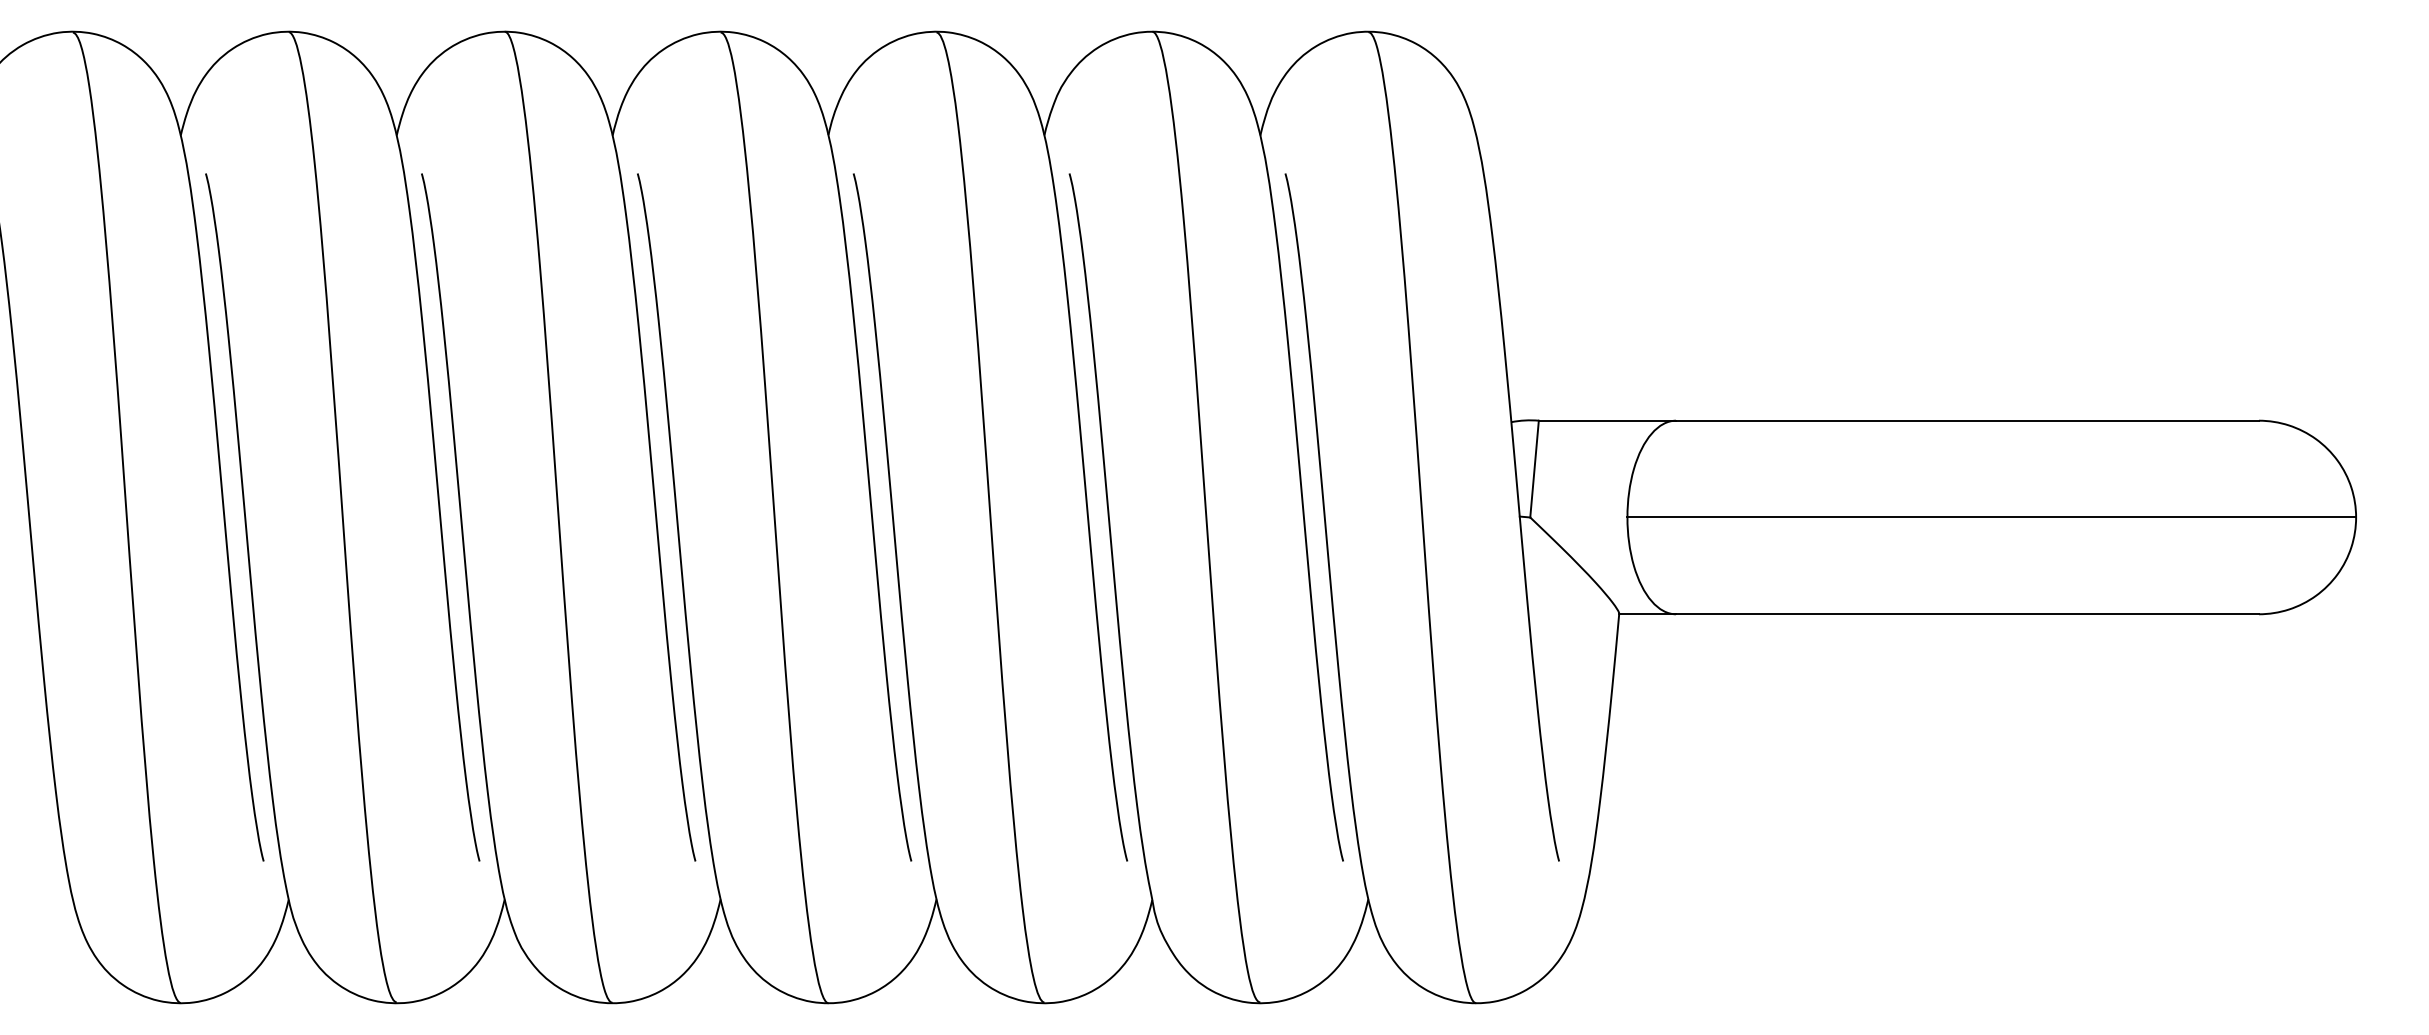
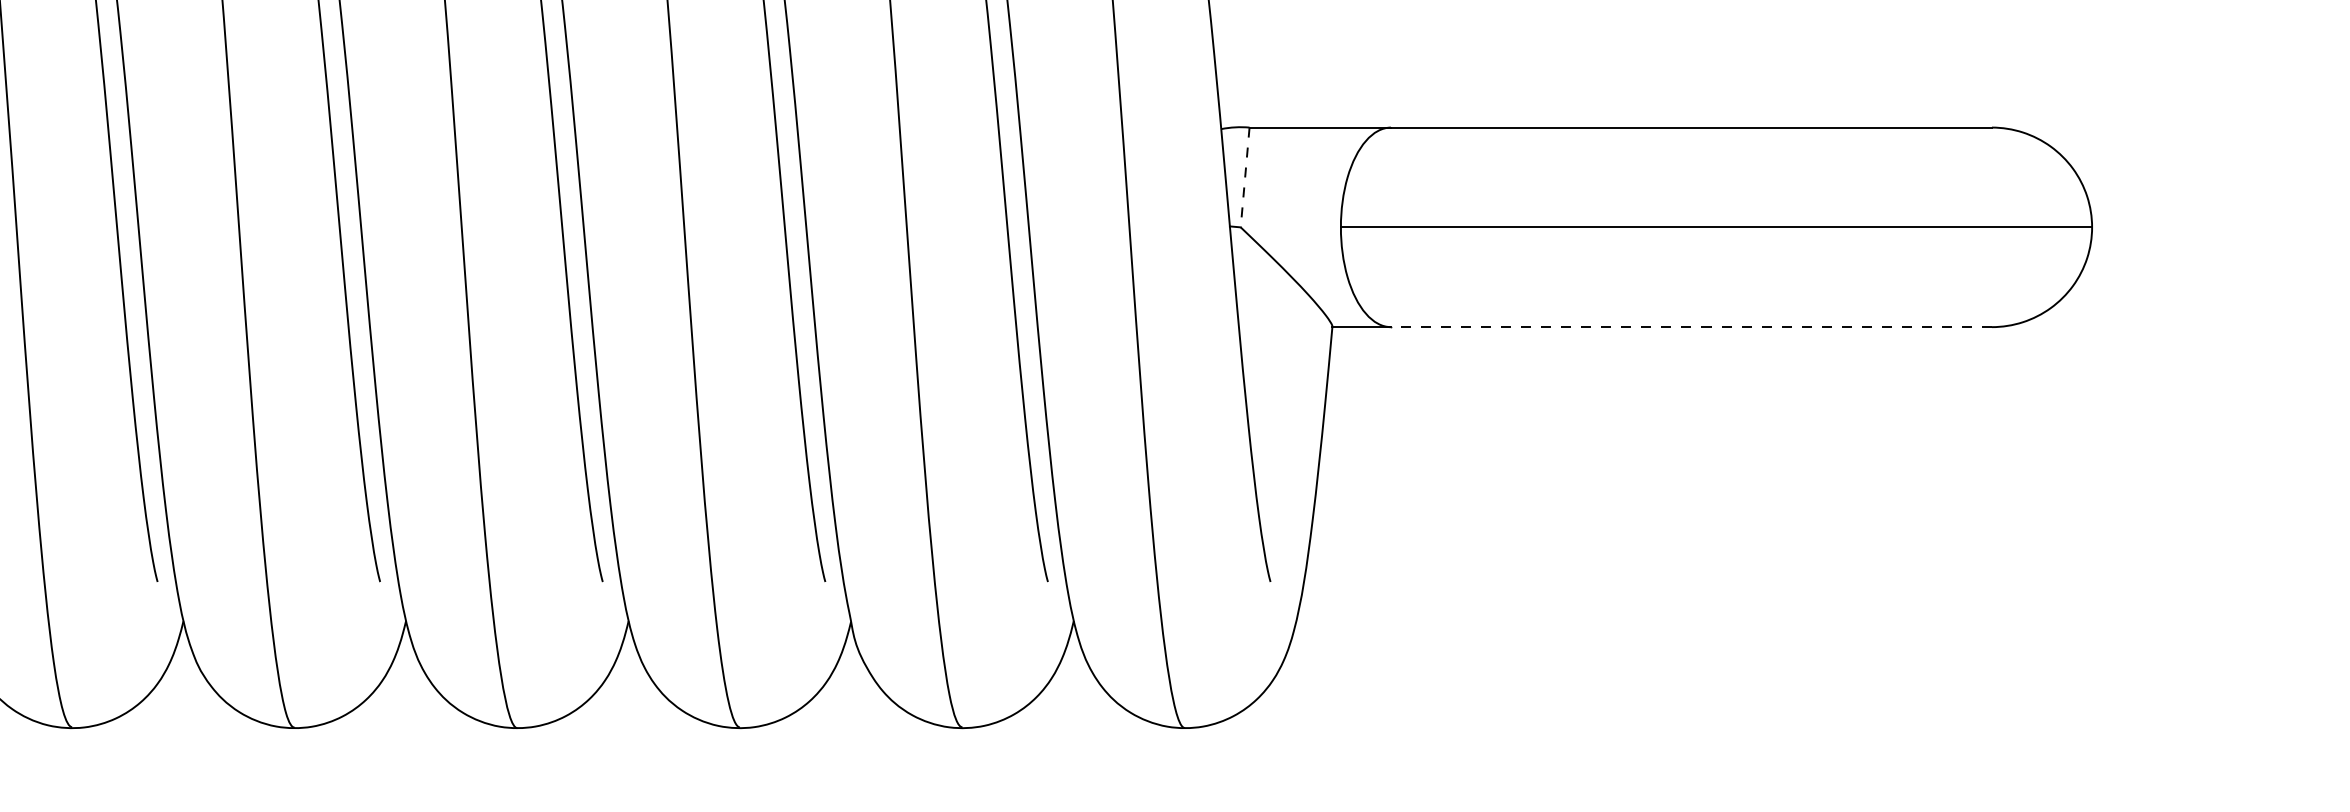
line: (1534, 469) -> (1245, 177), solid -> dashed
line: (1966, 614) -> (1690, 327), solid -> dashed

